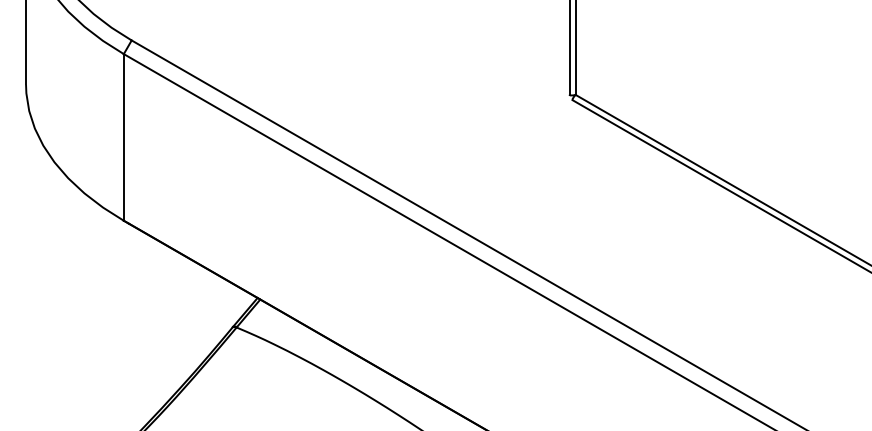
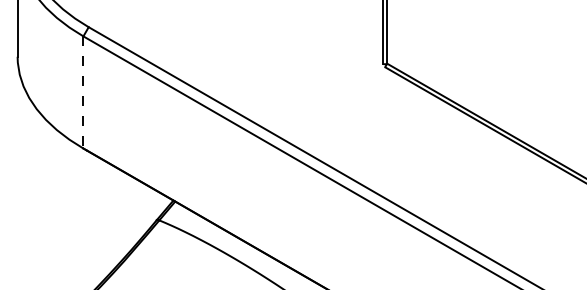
line: (123, 137) -> (83, 92), solid -> dashed

